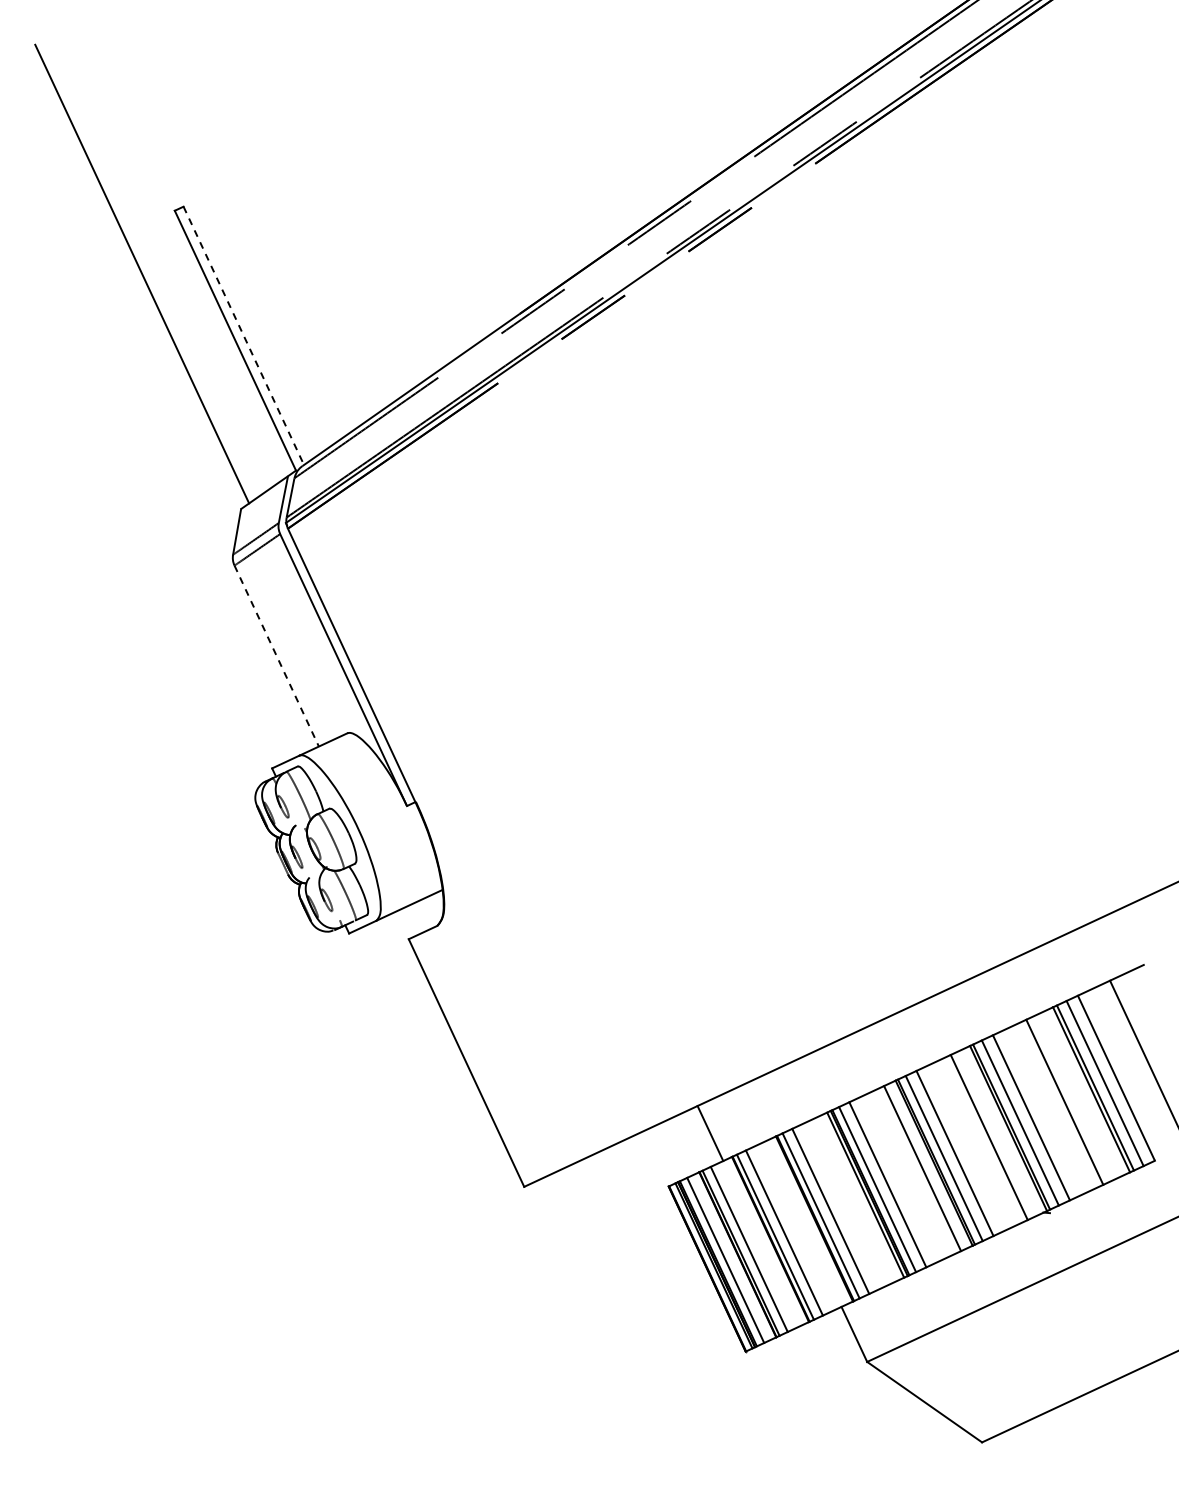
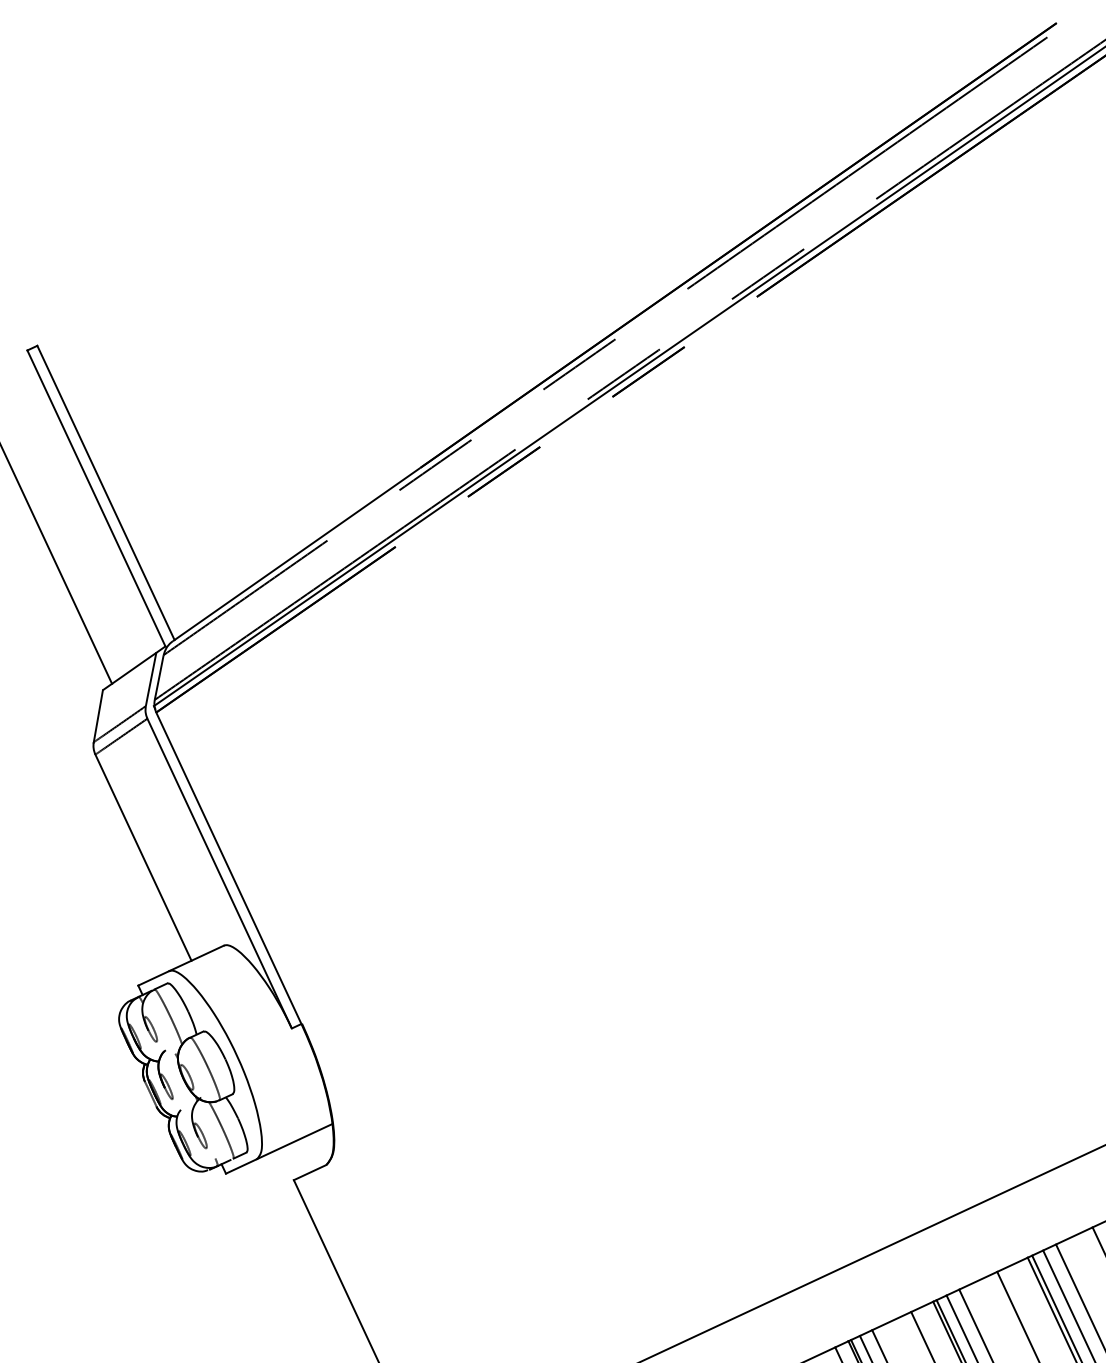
line: (243, 335) -> (105, 492), dashed -> solid
line: (276, 656) -> (143, 858), dashed -> solid

